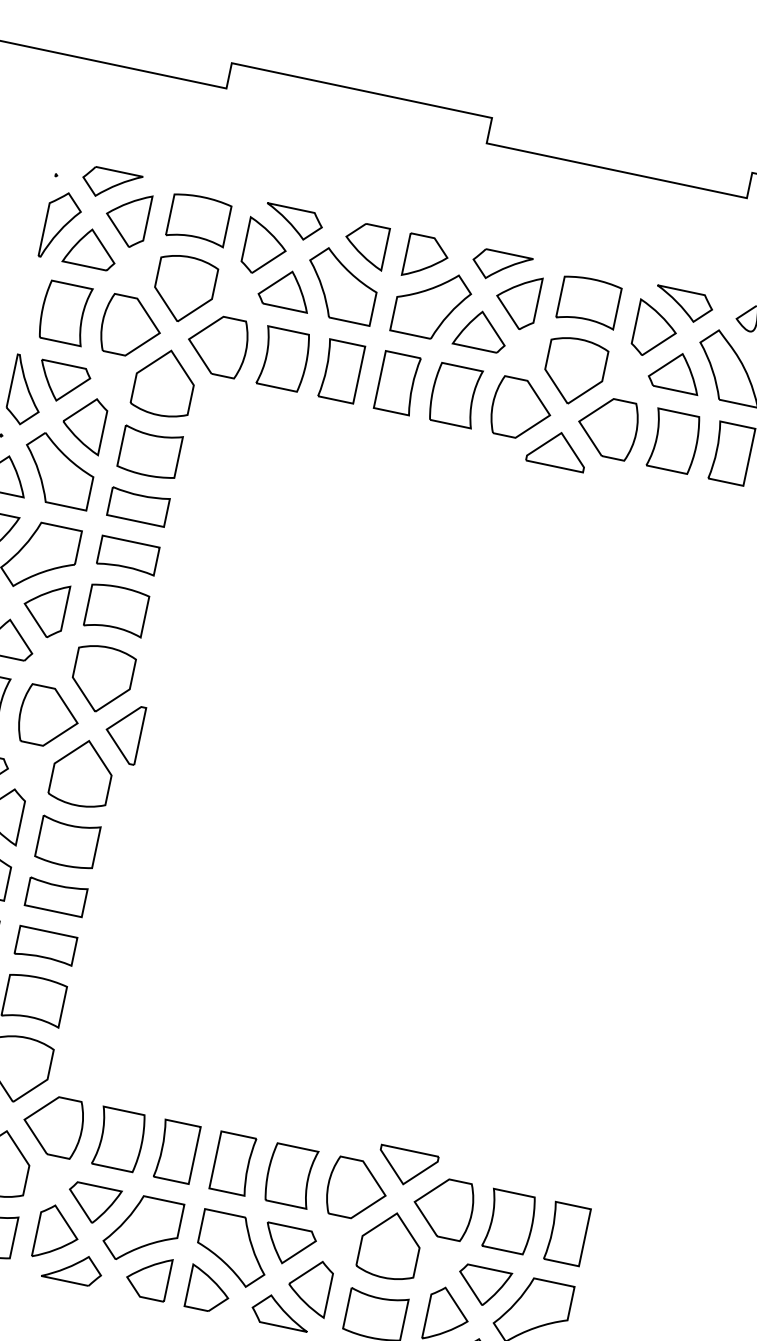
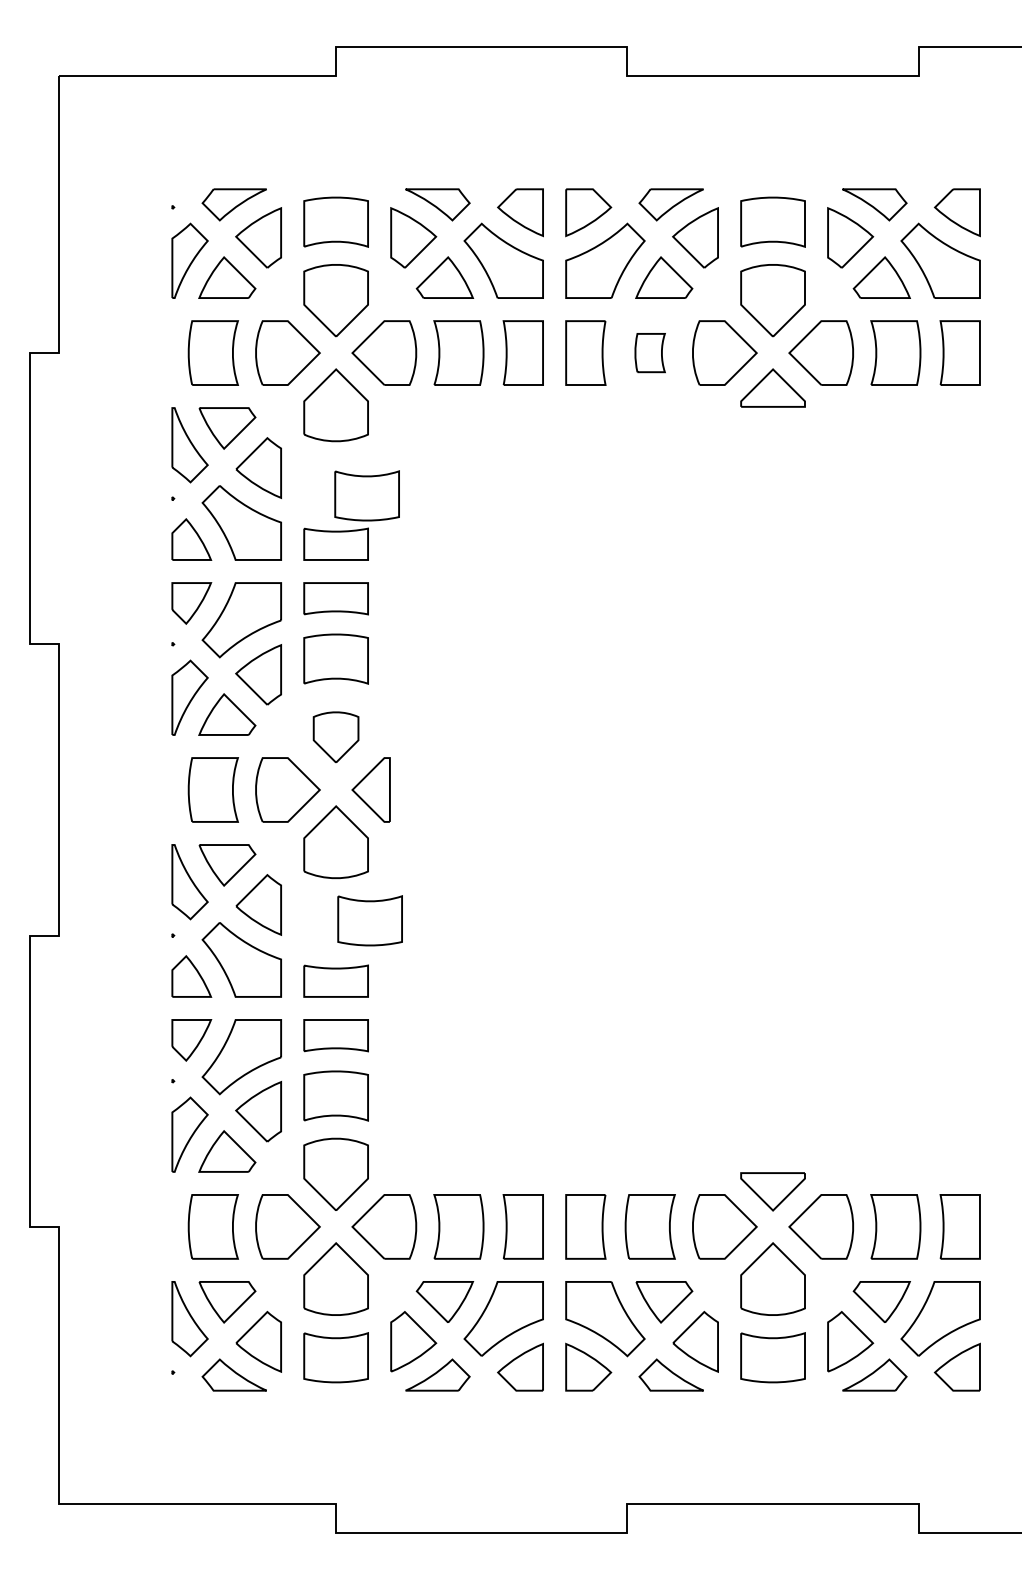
part: (454, 394) -> (649, 352), size x0.6
part: (149, 452) -> (366, 495), moved
part: (101, 678) -> (335, 736), size x0.7
part: (67, 842) -> (369, 920), moved

